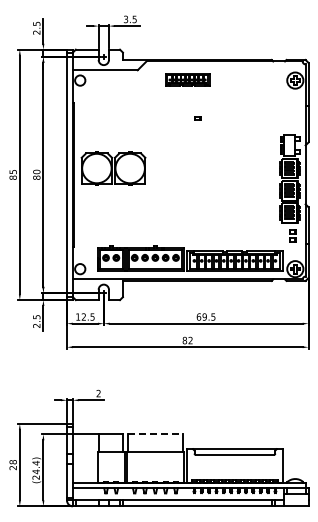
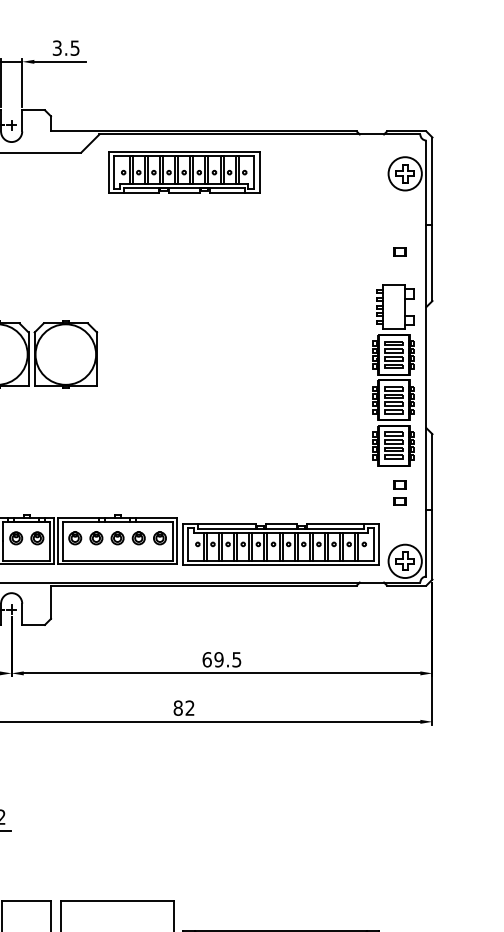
part: (187, 79) -> (183, 171), size x1.67
part: (197, 118) -> (399, 251), moved
line: (155, 434) -> (117, 901), dashed -> solid

